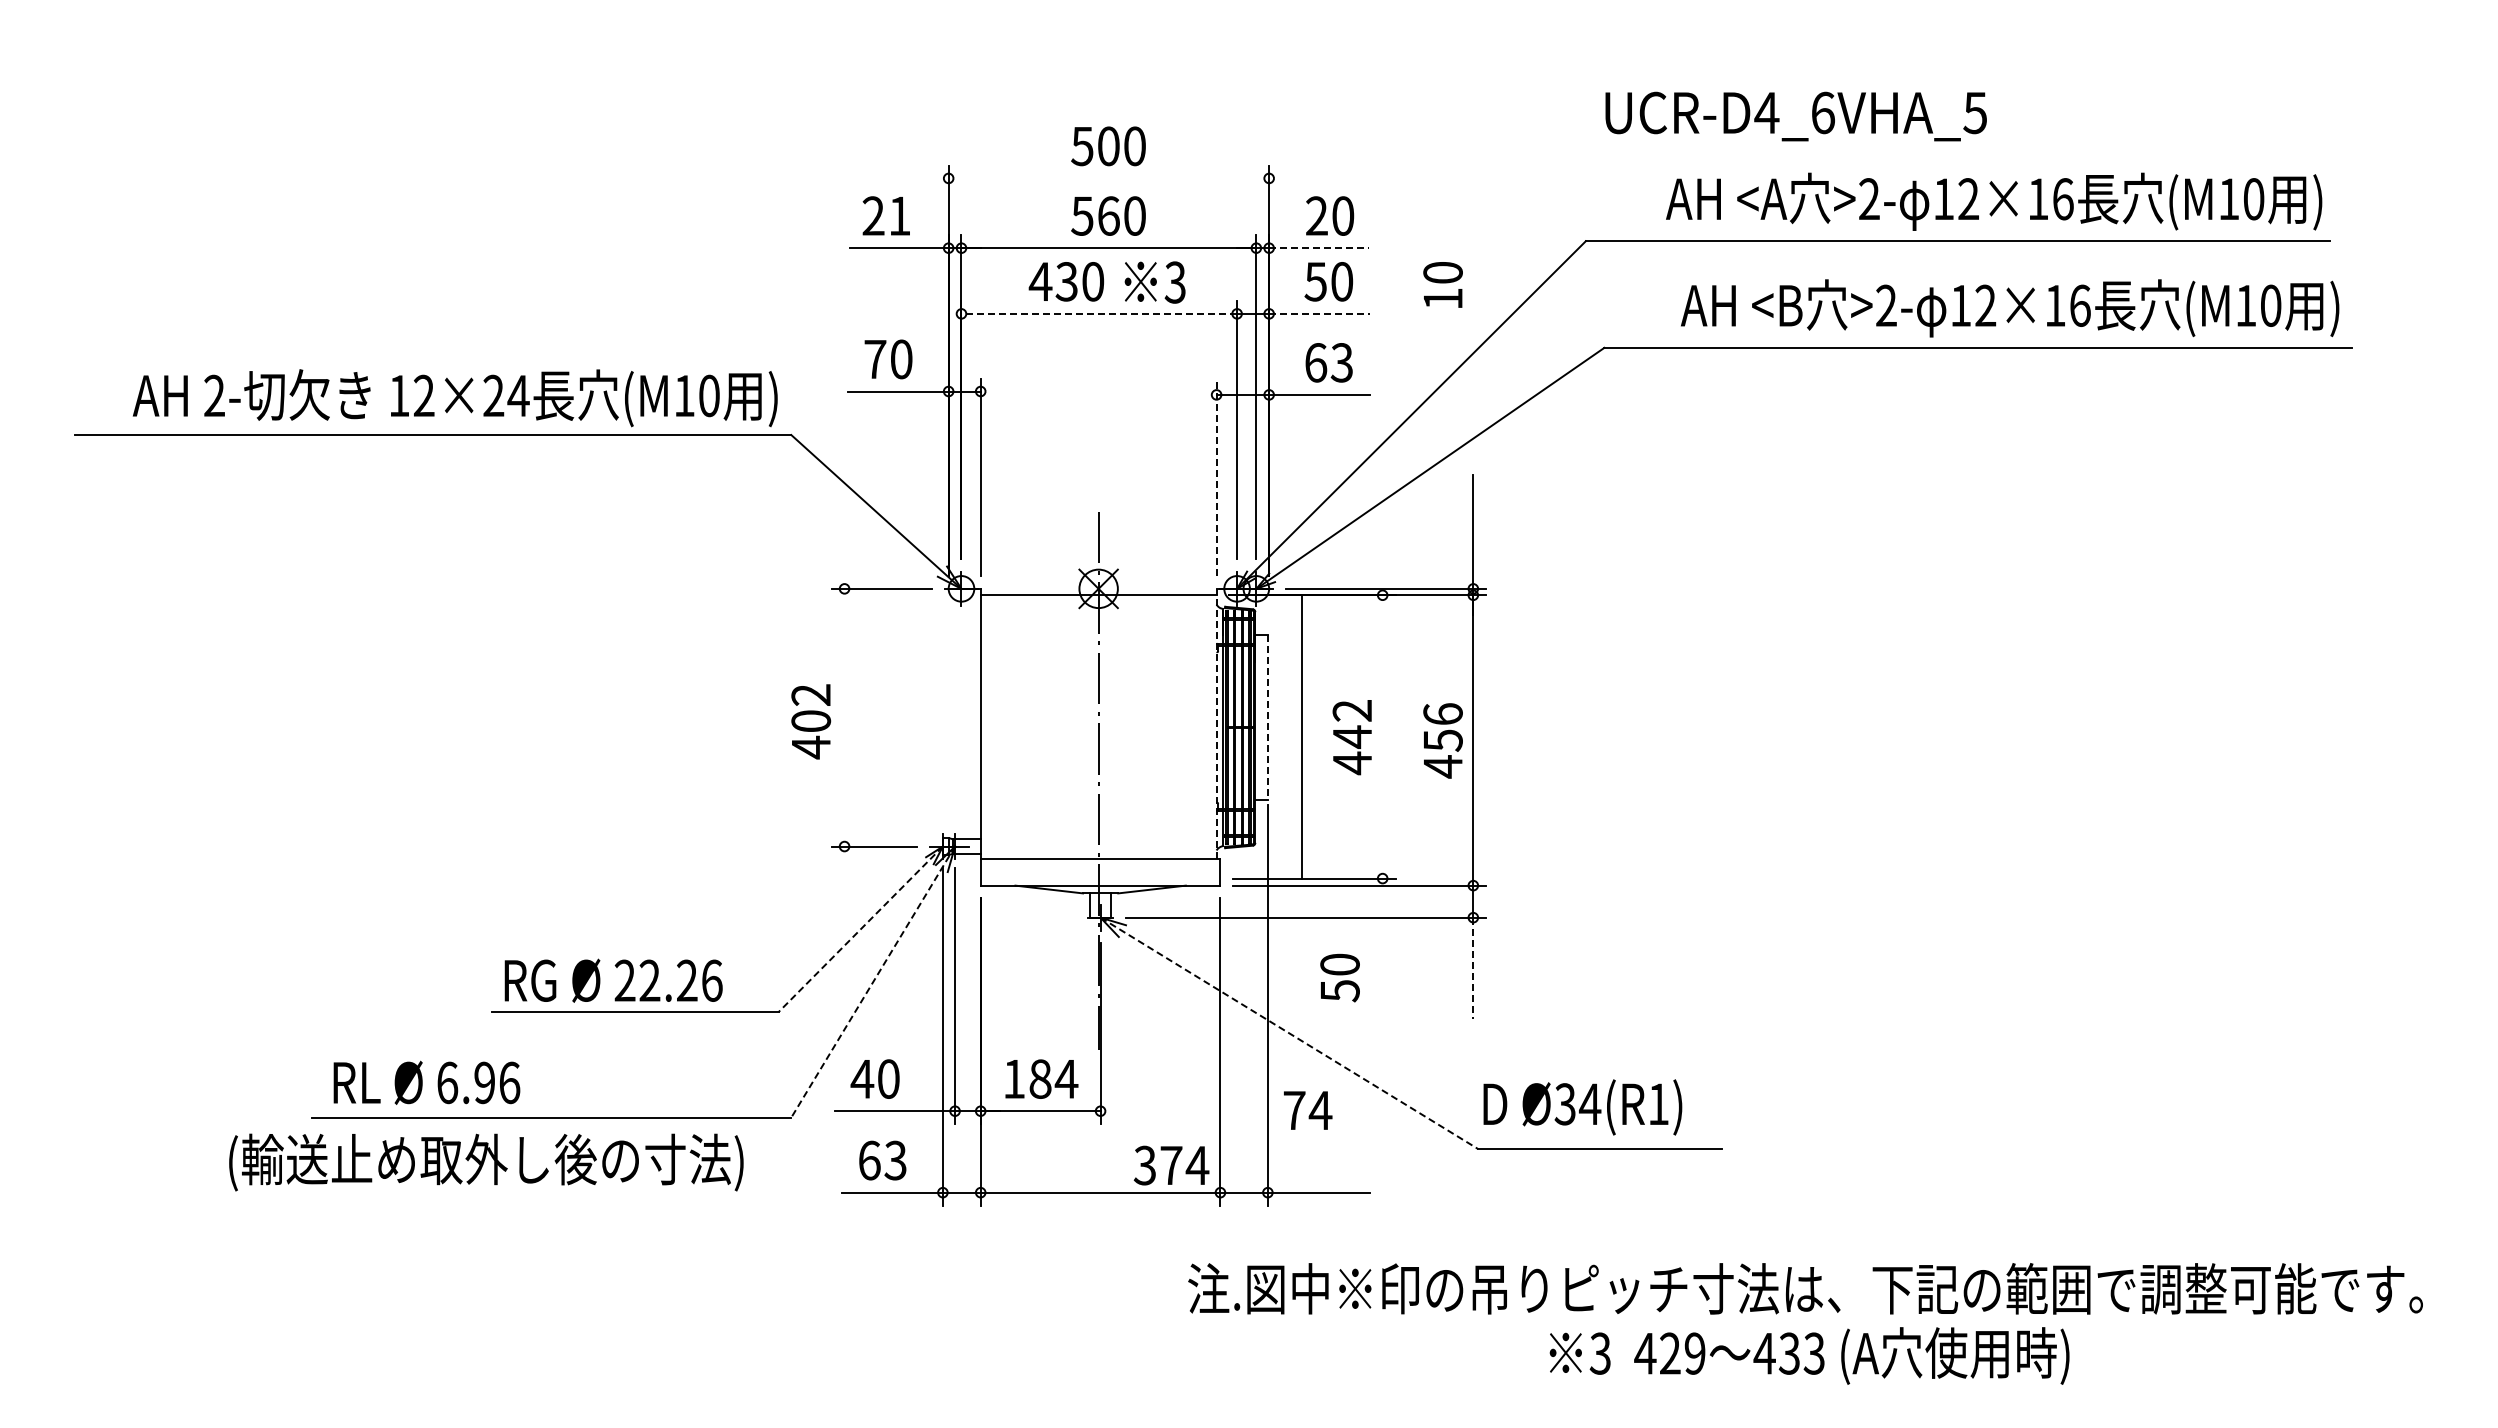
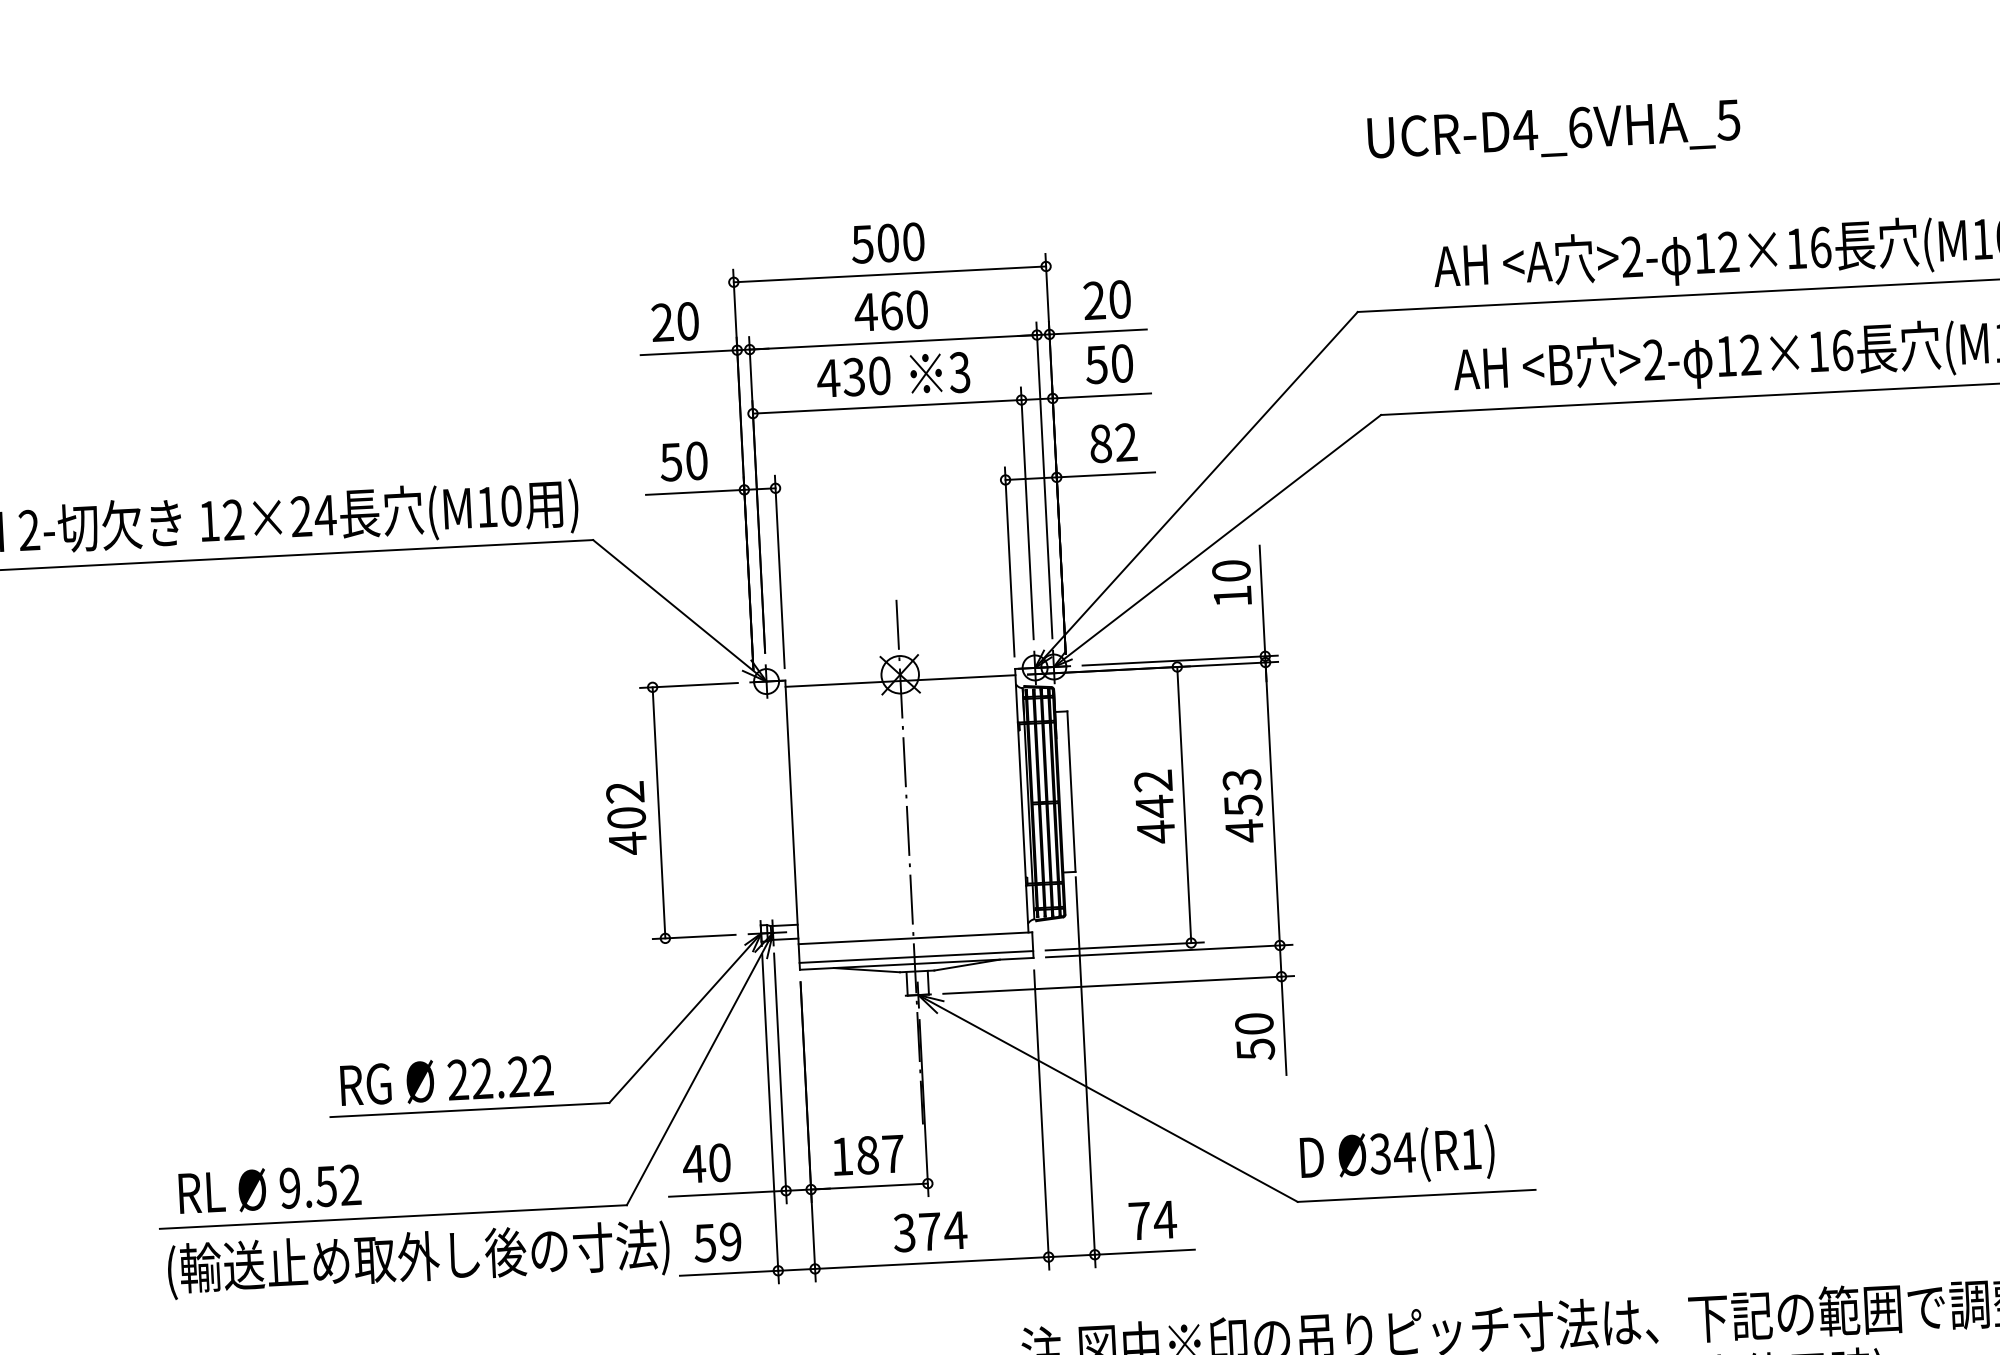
text: (1795, 116) -> (1553, 132), moved
line: (1108, 178) -> (889, 274), added
text: (899, 215) -> (687, 320), 21 -> 20
text: (1082, 215) -> (866, 311), 560 -> 460
line: (1319, 248) -> (1098, 332), dashed -> solid
text: (1442, 284) -> (1231, 582), moved
line: (1099, 313) -> (887, 406), dashed -> solid
line: (1320, 313) -> (1102, 395), dashed -> solid
text: (874, 359) -> (670, 462), 70 -> 50
text: (1328, 362) -> (1112, 442), 63 -> 82
line: (1216, 479) -> (1009, 562), dashed -> solid
text: (1442, 714) -> (1241, 780), 456 -> 453
line: (844, 717) -> (658, 812), added
line: (1267, 717) -> (1071, 791), dashed -> solid
line: (1216, 723) -> (1021, 800), dashed -> solid
line: (1301, 736) -> (1184, 804), moved
line: (1100, 878) -> (916, 956), added
line: (860, 929) -> (684, 1018), dashed -> solid
line: (1473, 968) -> (1284, 1026), dashed -> solid
text: (1339, 977) -> (1254, 1036), moved
text: (711, 980) -> (542, 1075), 22.26 -> 22.22
line: (872, 982) -> (699, 1069), dashed -> solid
line: (1289, 1033) -> (1108, 1098), dashed -> solid
text: (1066, 1079) -> (893, 1154), 184 -> 187
text: (478, 1082) -> (320, 1186), 6.96 -> 9.52
text: (1308, 1110) -> (1153, 1220), moved
text: (882, 1160) -> (717, 1242), 63 -> 59
text: (486, 1162) -> (418, 1259), moved
text: (1171, 1165) -> (930, 1231), moved

